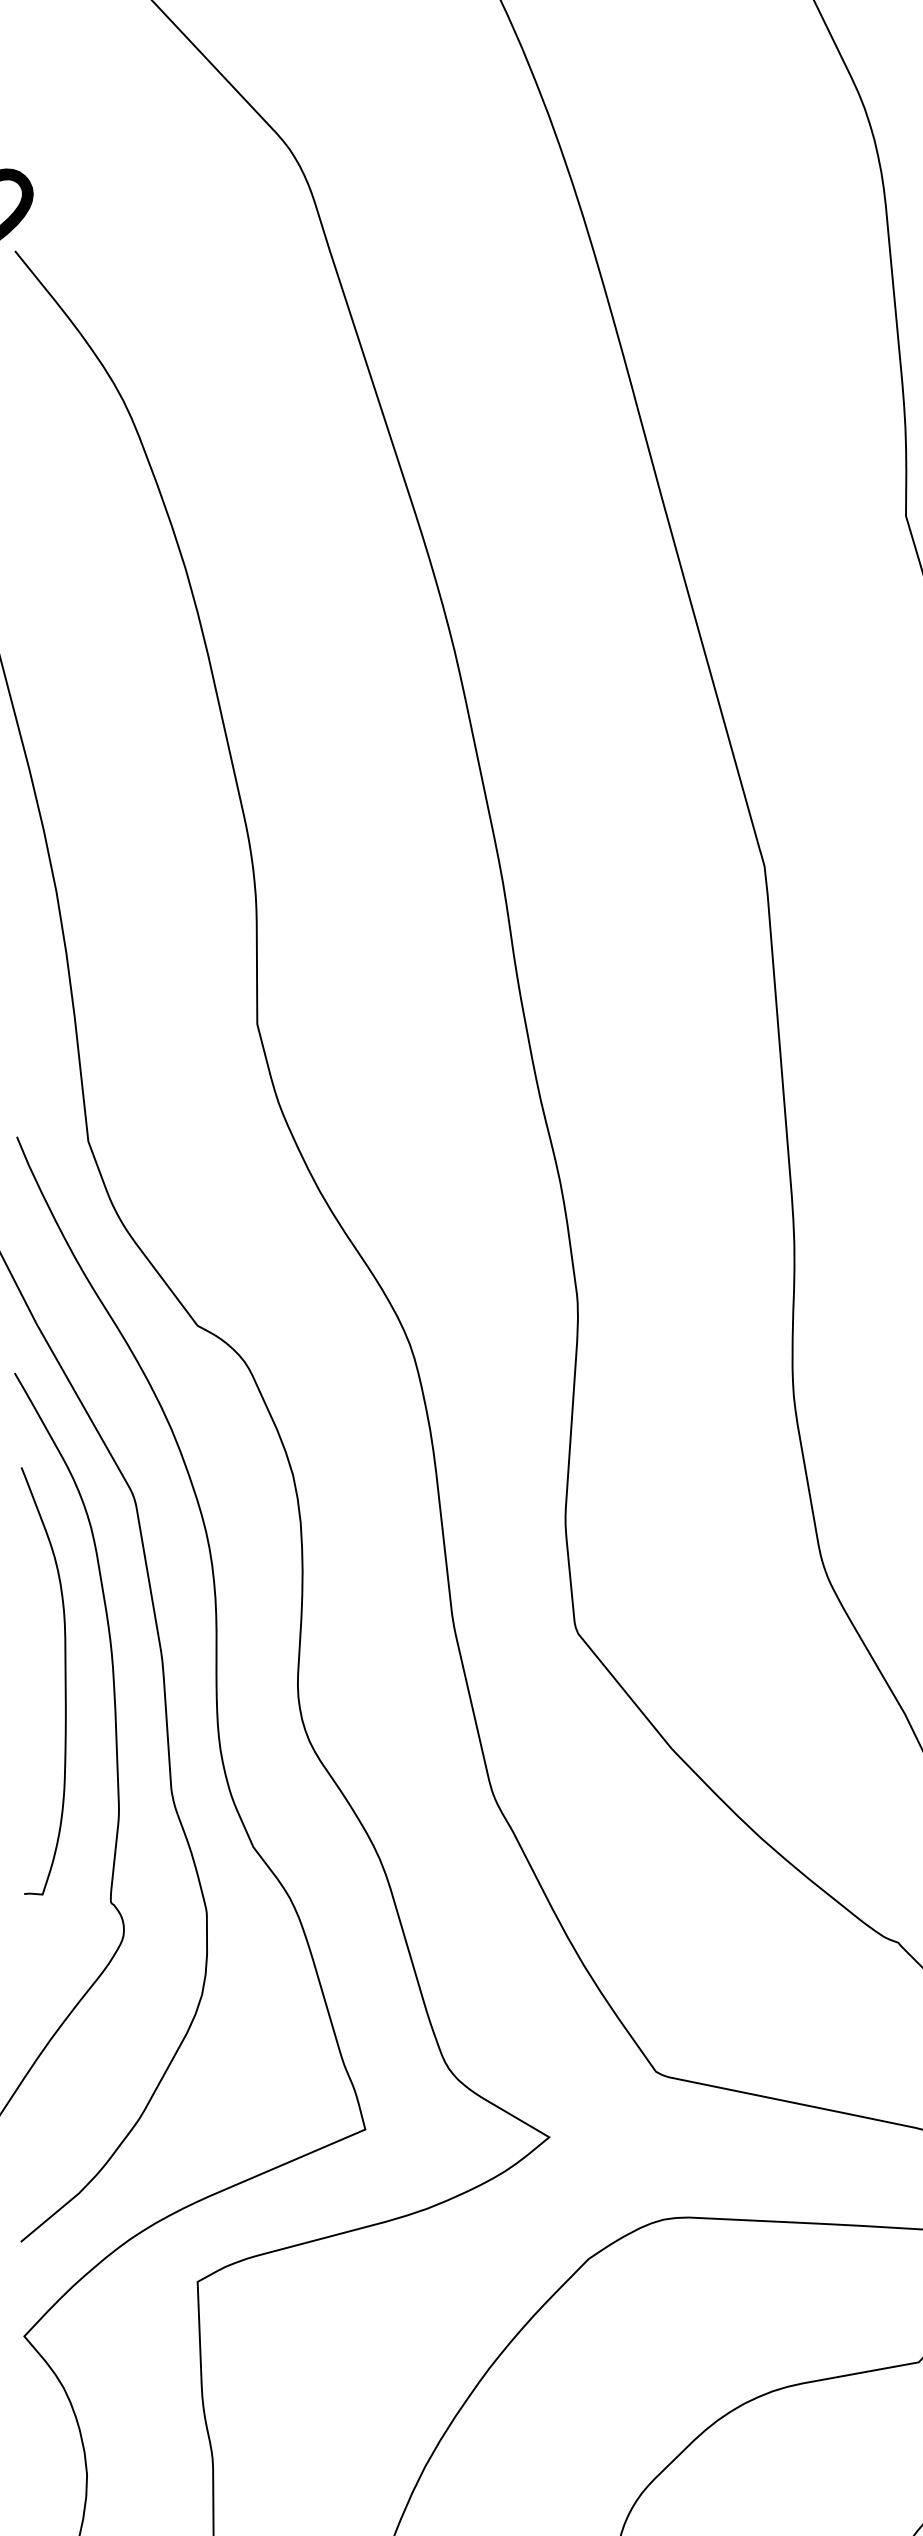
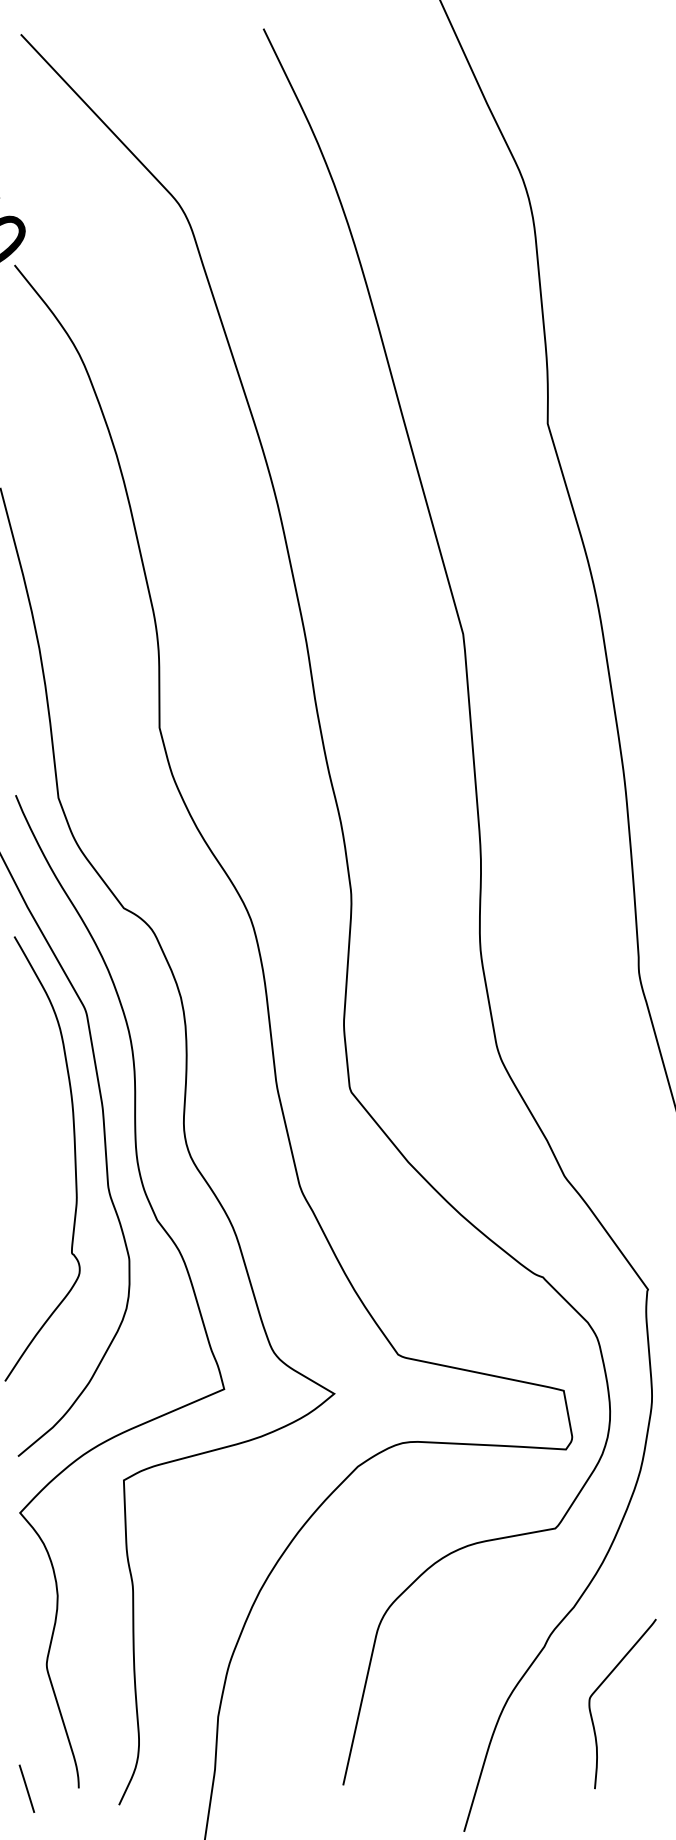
curve: (64, 1680) -> (44, 1120), removed

